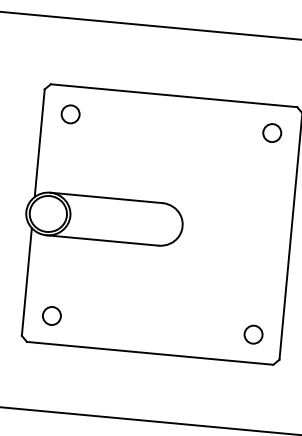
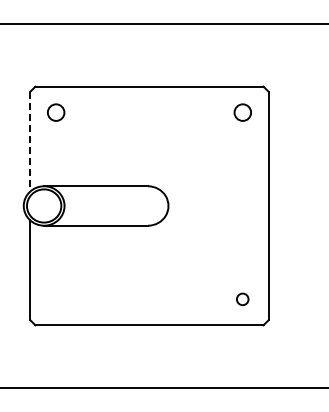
line: (40, 142) -> (30, 141), solid -> dashed
circle: (52, 316) -> (56, 299), removed
circle: (253, 334) -> (242, 299), size x0.7

